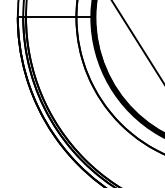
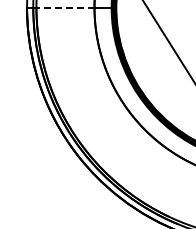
line: (51, 17) -> (65, 7), solid -> dashed

